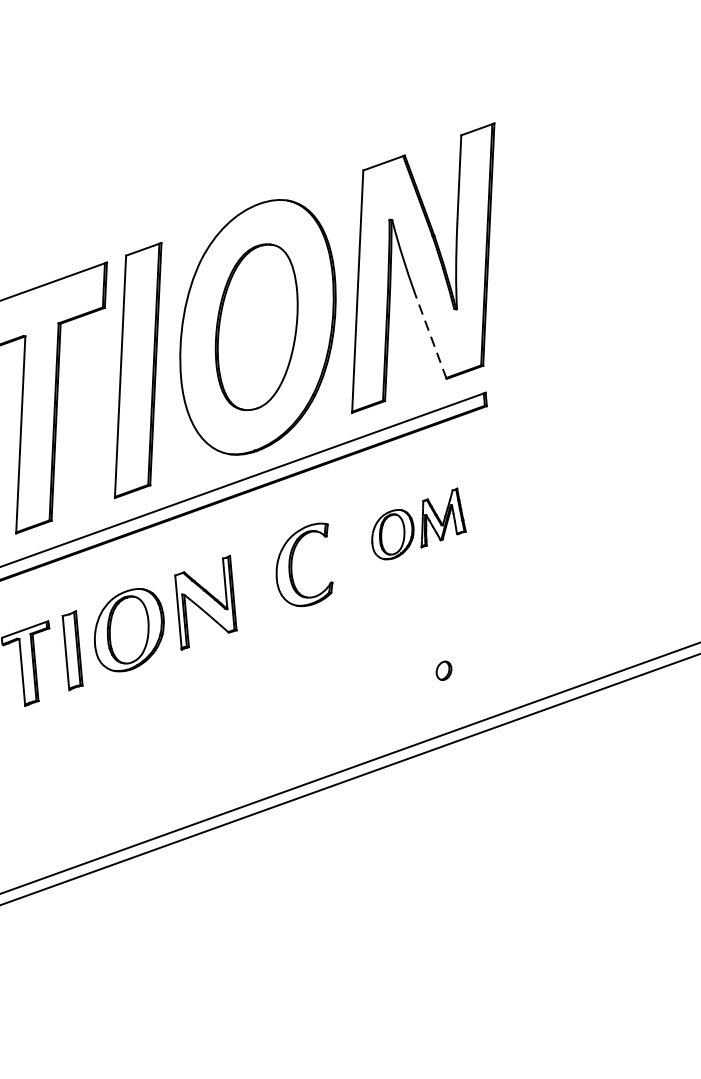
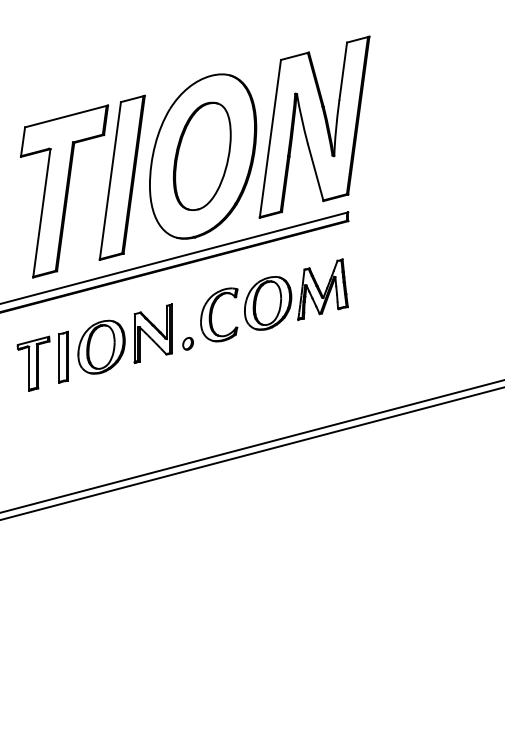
line: (430, 336) -> (315, 172), dashed -> solid
part: (418, 524) -> (296, 294), size x1.67
part: (443, 670) -> (187, 343), moved

